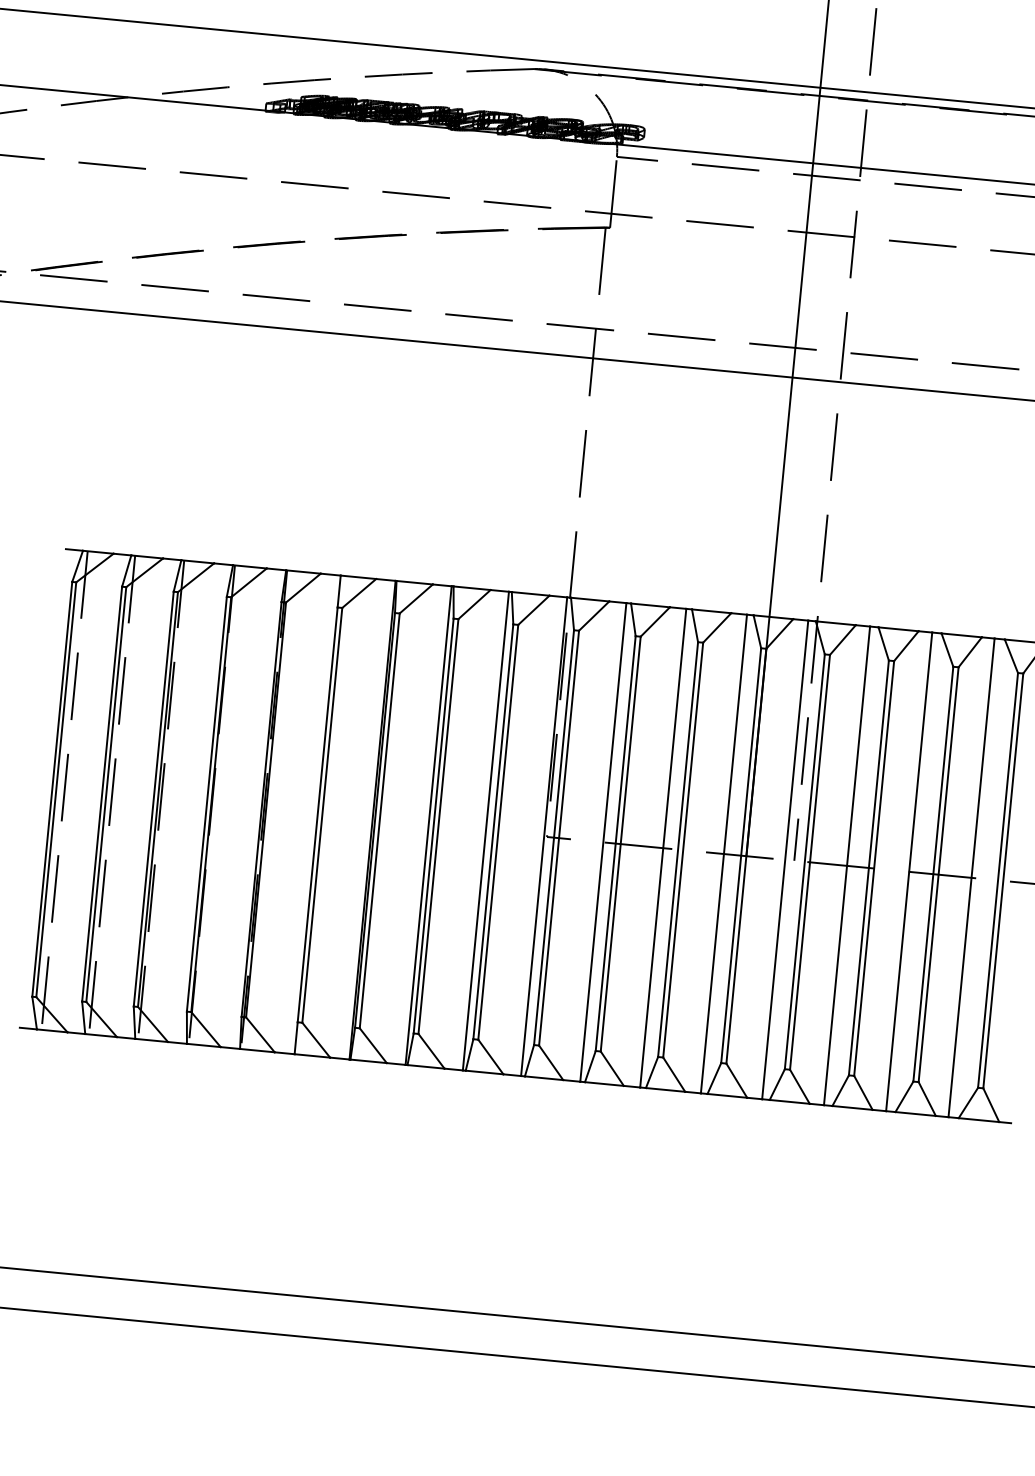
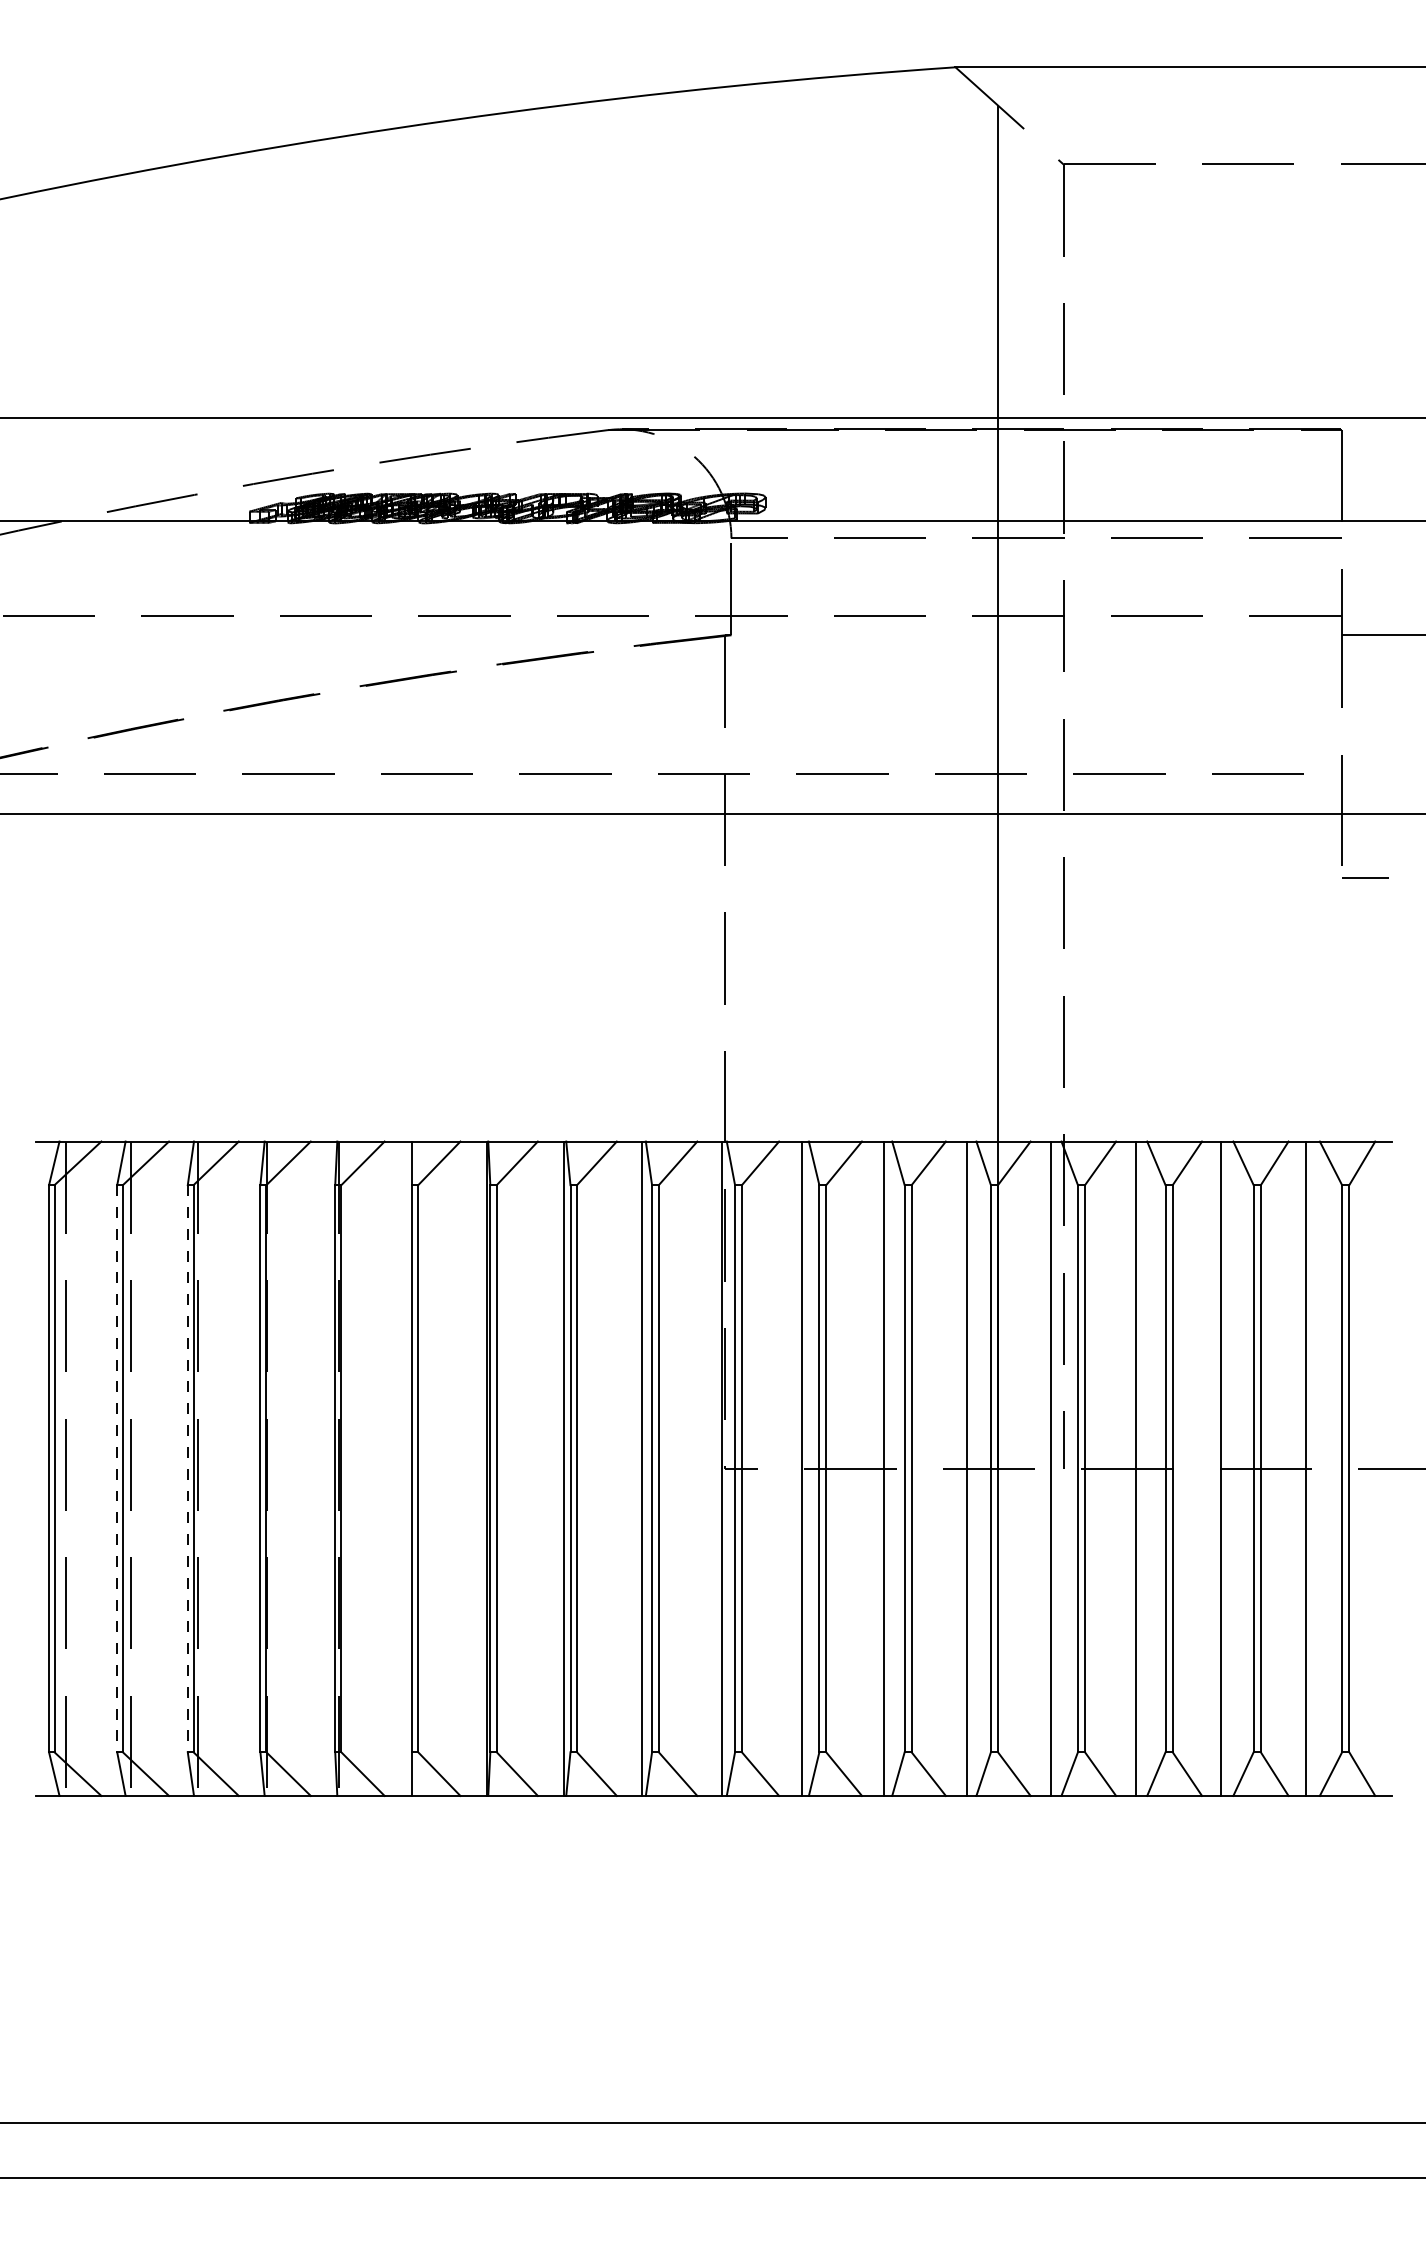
line: (102, 794) -> (117, 1468), solid -> dashed
line: (153, 798) -> (187, 1468), solid -> dashed

